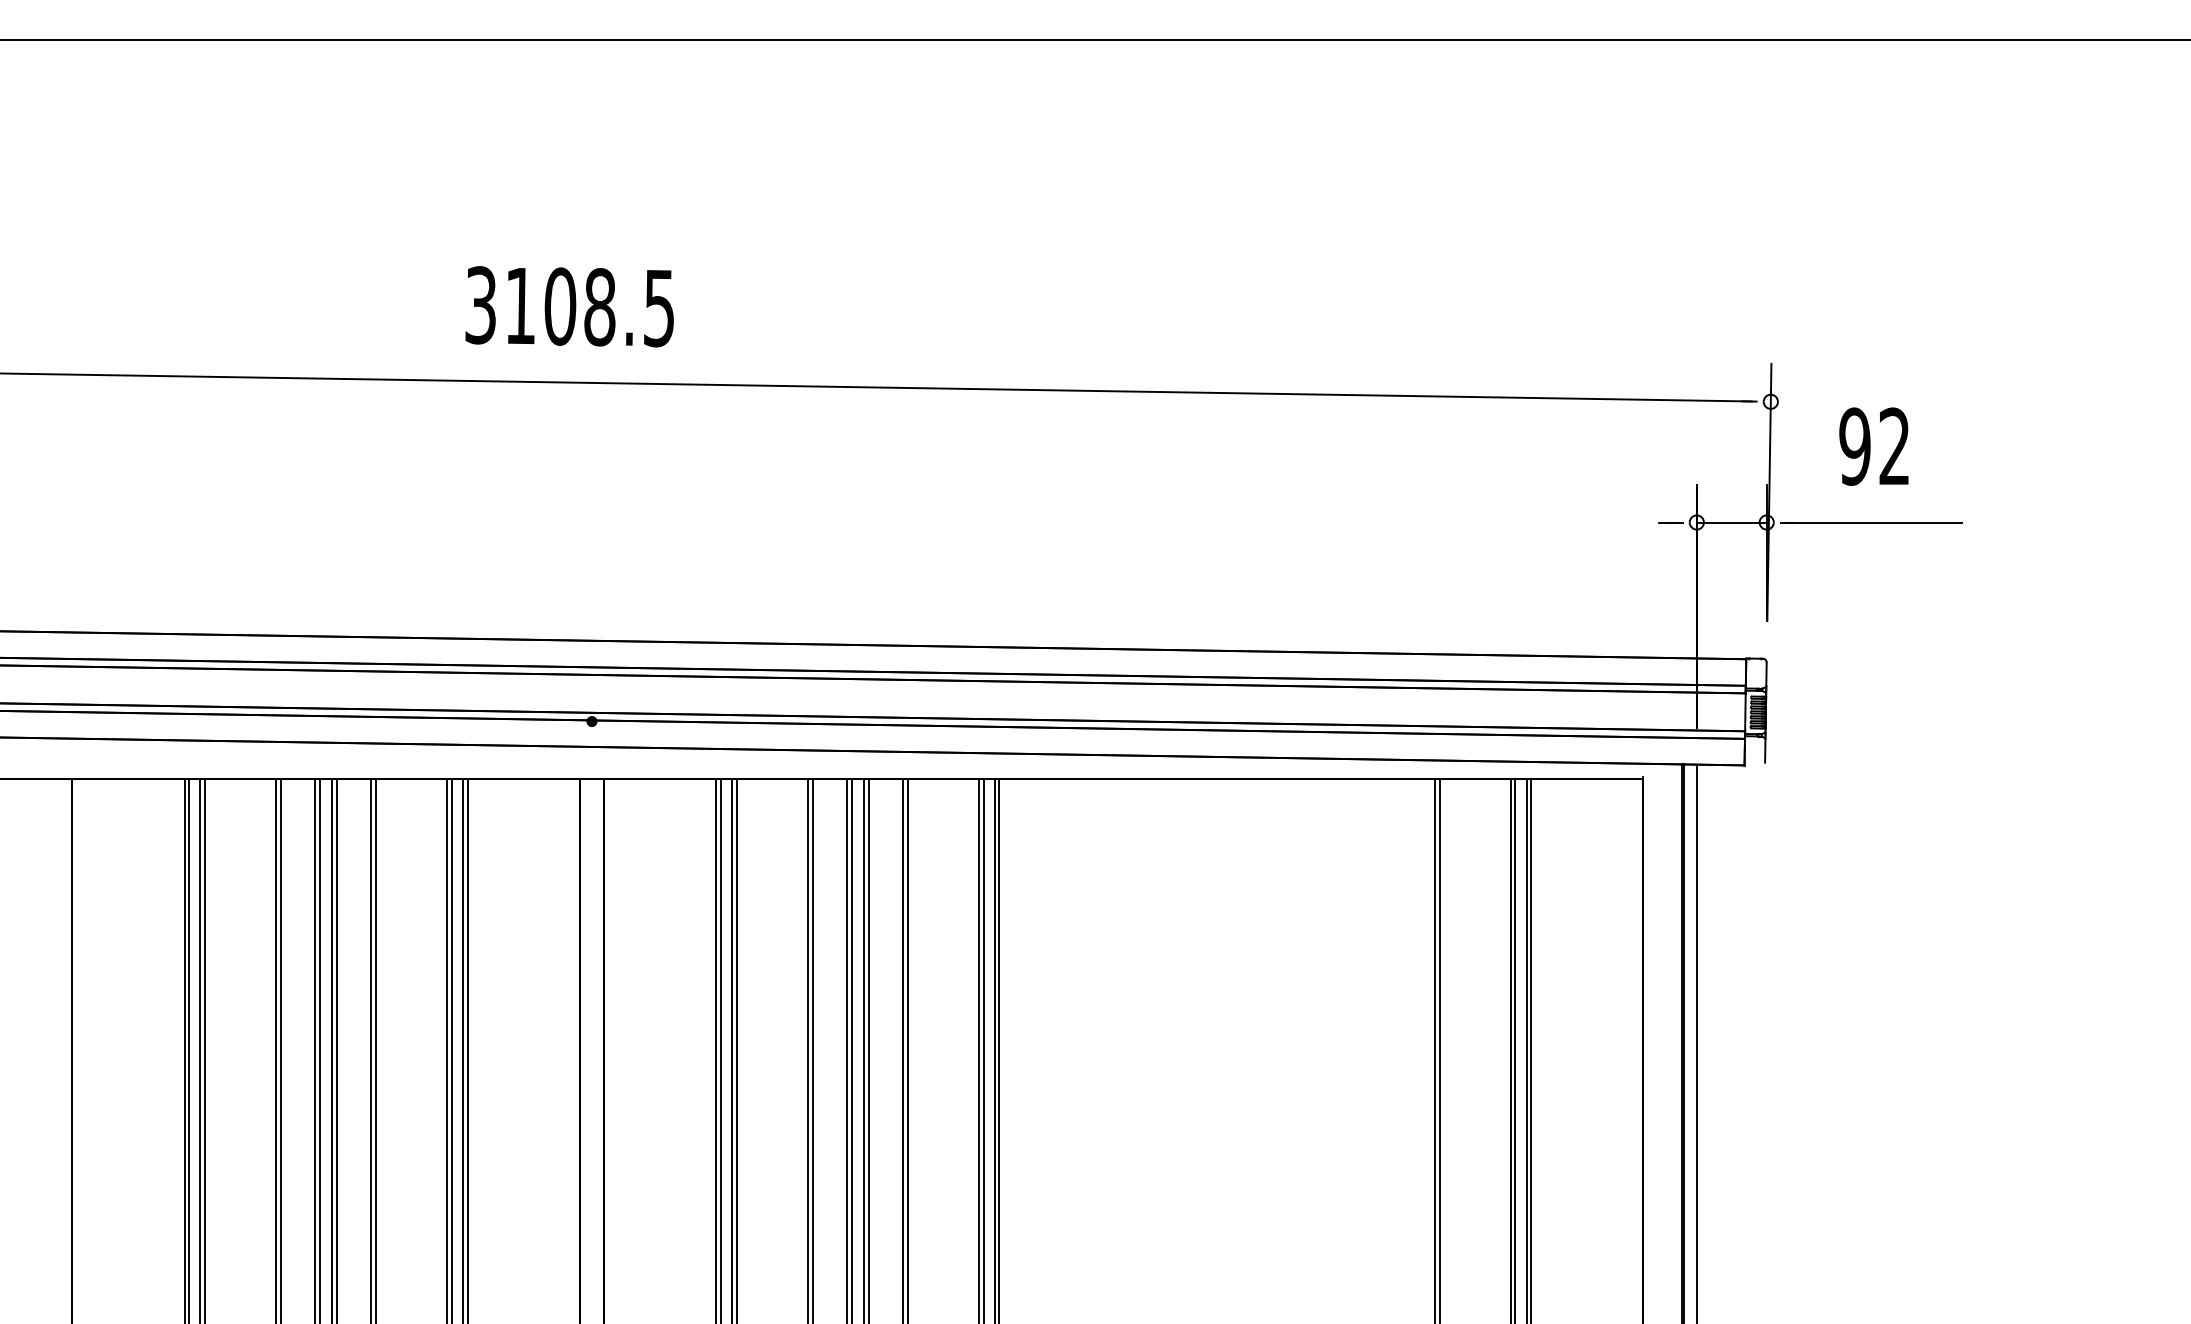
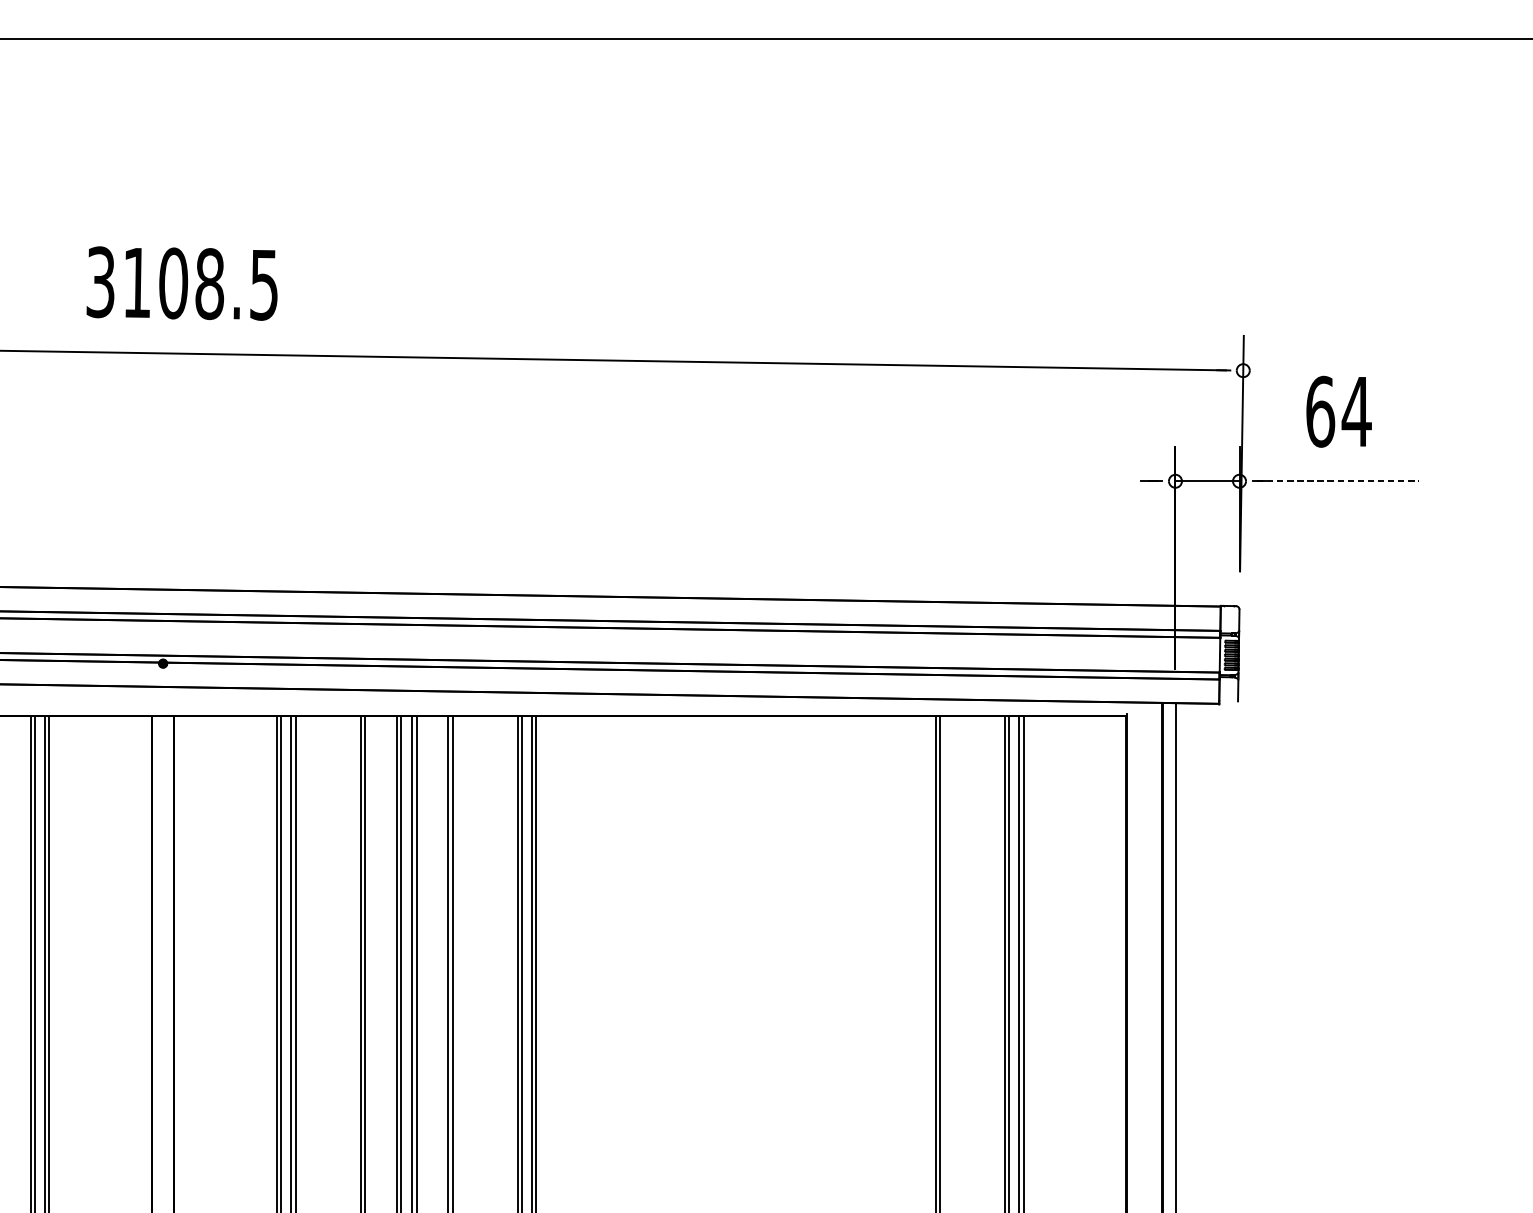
text: (569, 306) -> (181, 283), moved
text: (1875, 446) -> (1339, 411), 92 -> 64
line: (1874, 522) -> (1338, 481), solid -> dashed

